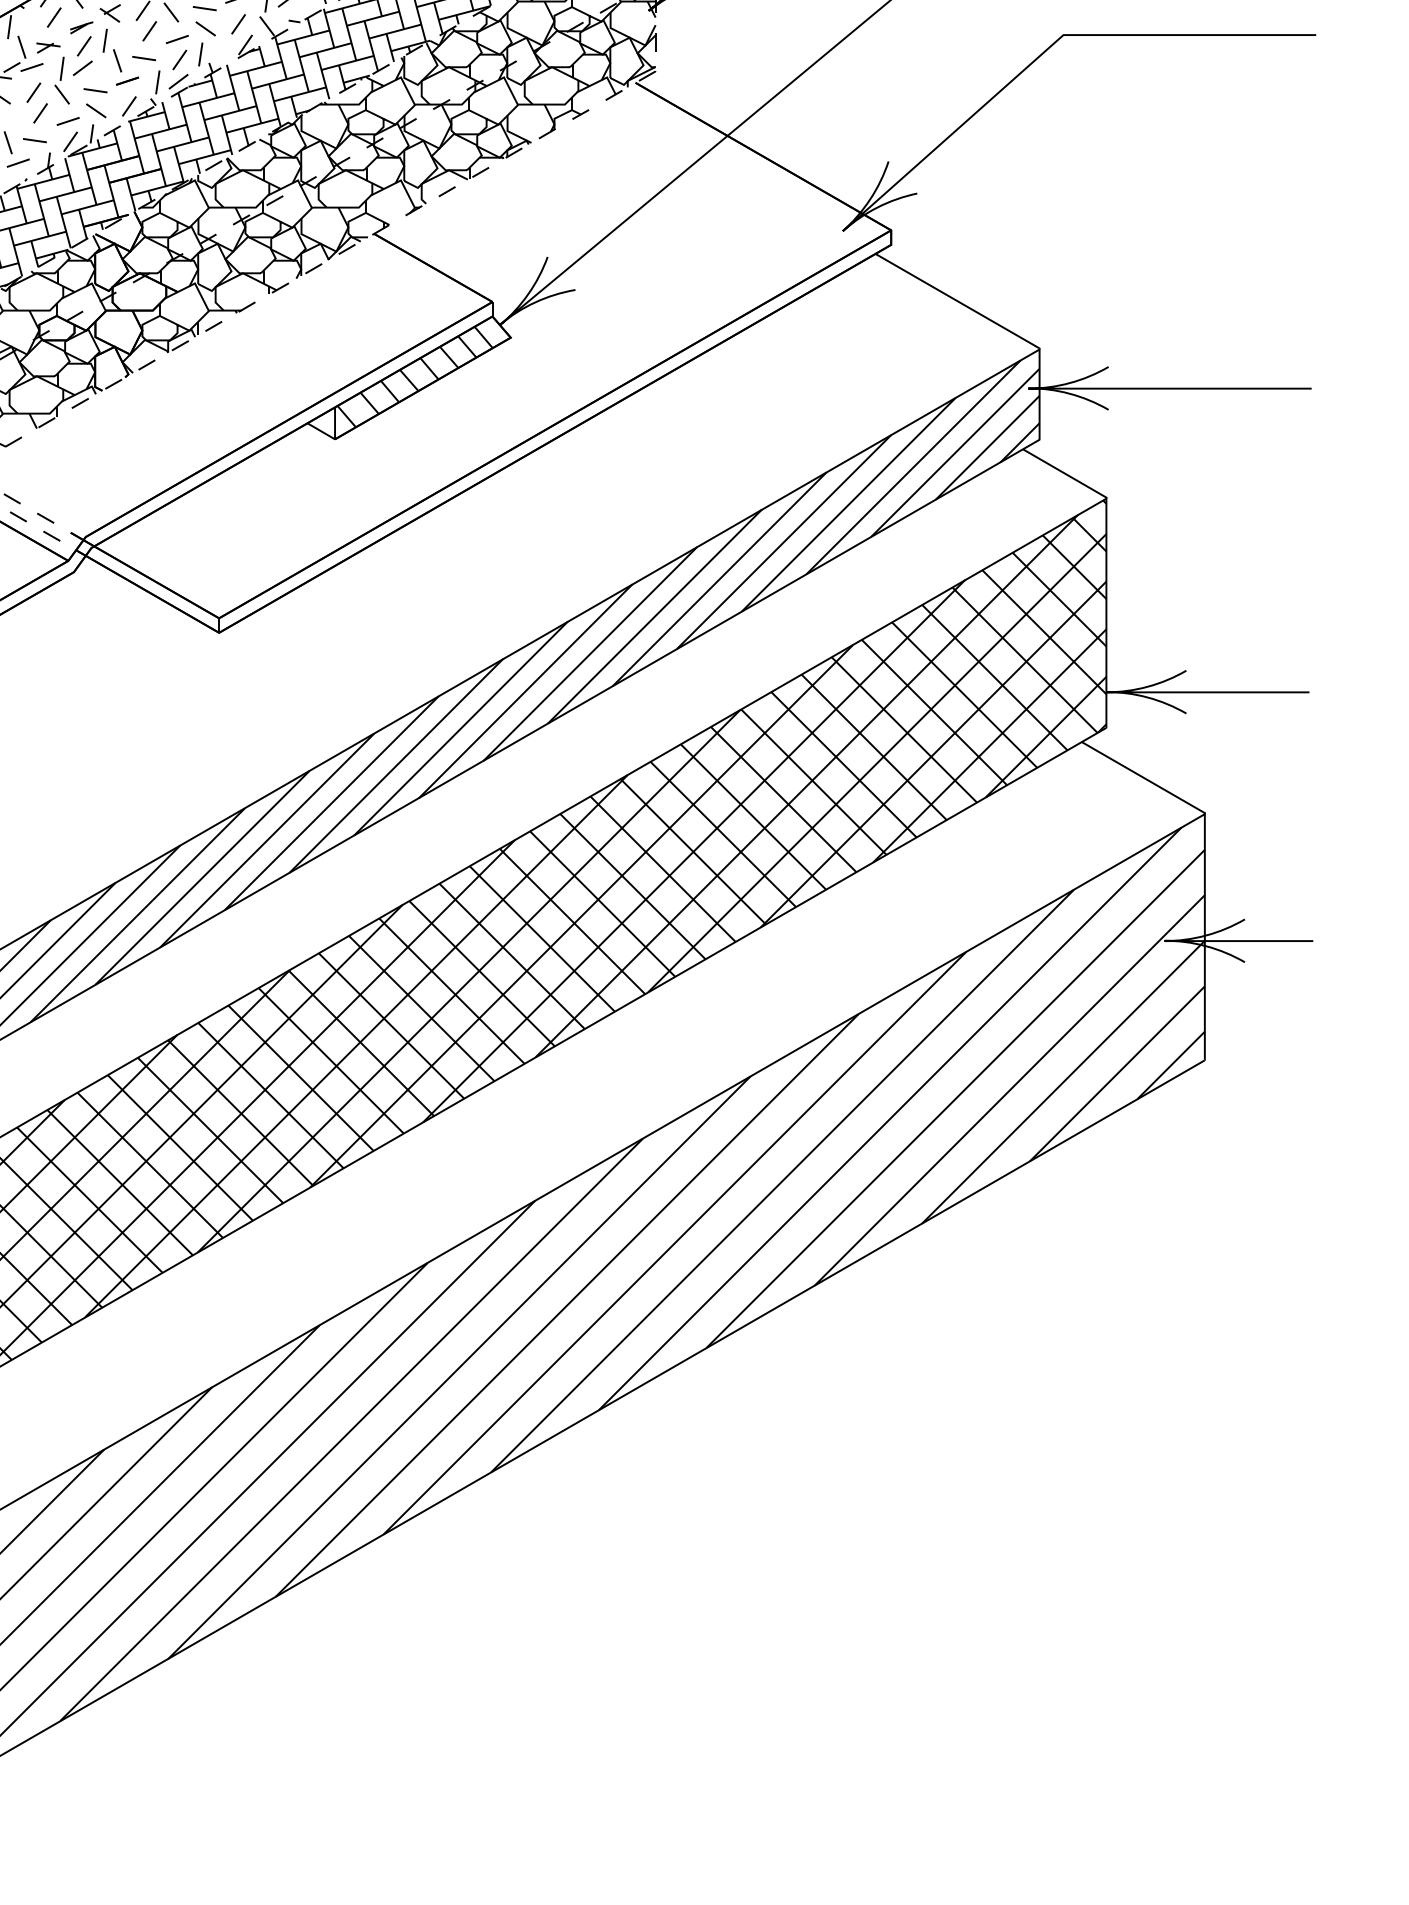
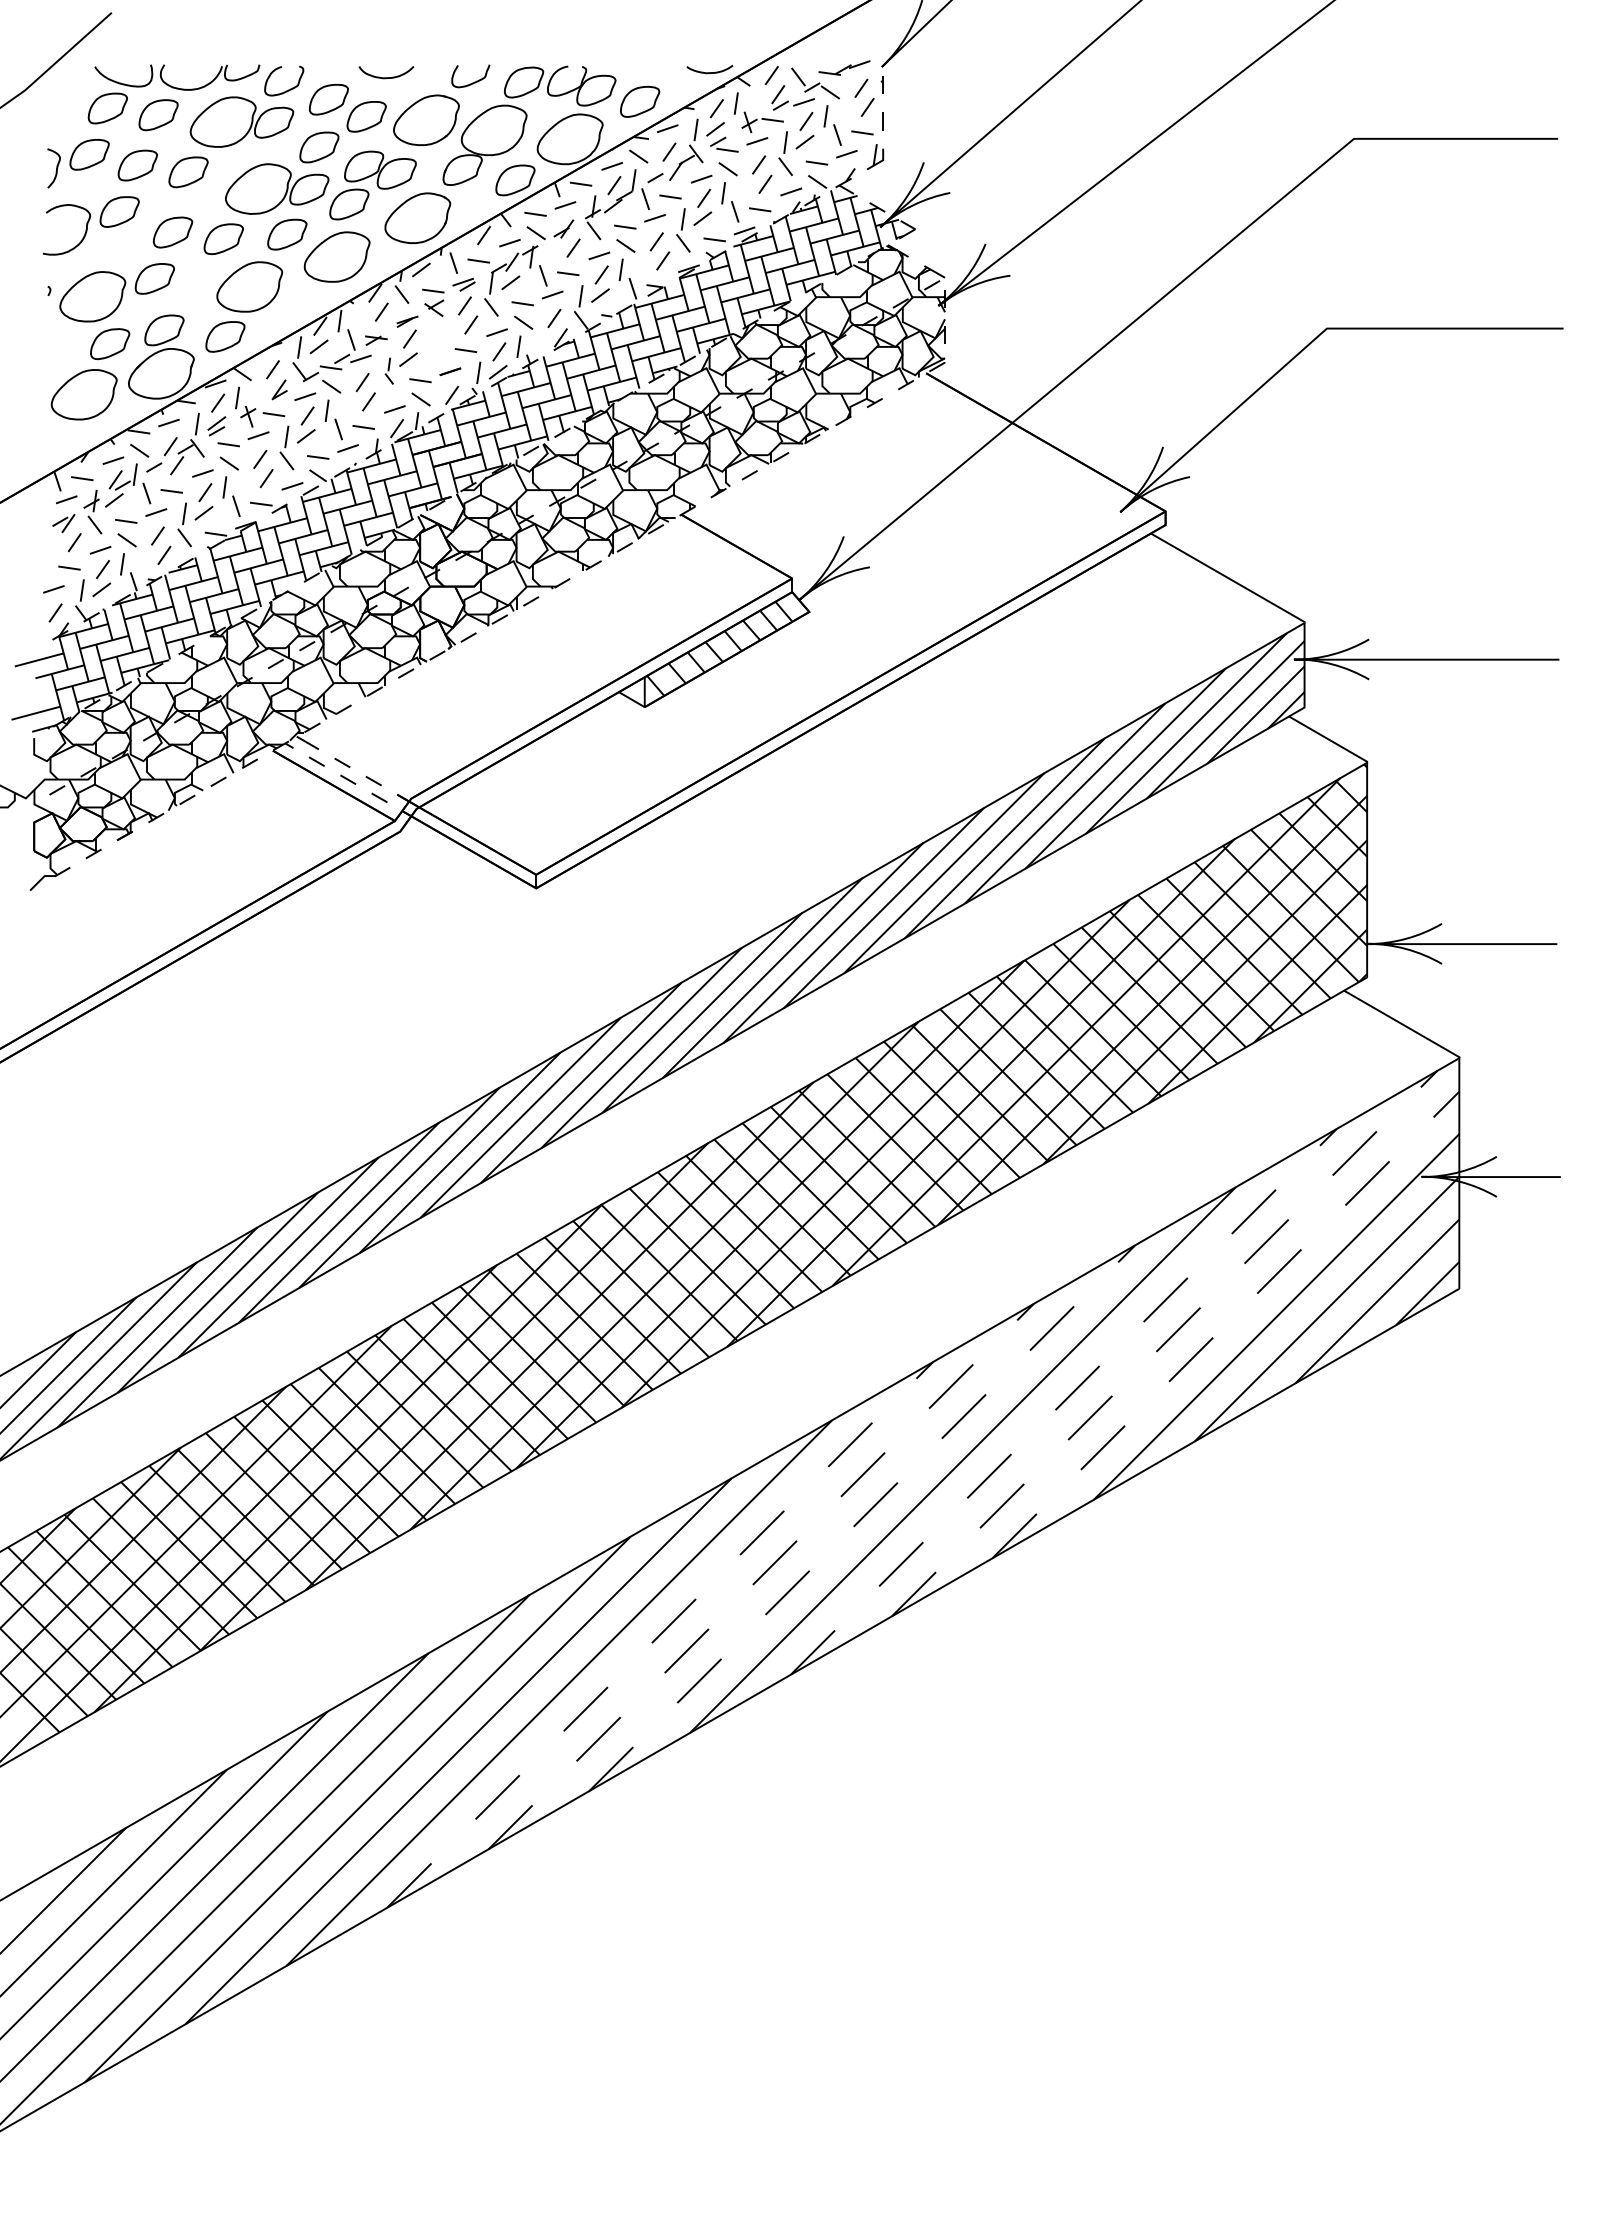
part: (112, 49) -> (436, 342), removed
part: (62, 79) -> (389, 370), size x0.6
line: (956, 1098) -> (1226, 1324), solid -> dashed
line: (890, 1118) -> (1164, 1343), solid -> dashed
line: (782, 1180) -> (1063, 1401), solid -> dashed
line: (567, 1305) -> (862, 1518), solid -> dashed
line: (459, 1367) -> (761, 1576), solid -> dashed
line: (351, 1429) -> (660, 1634), solid -> dashed

